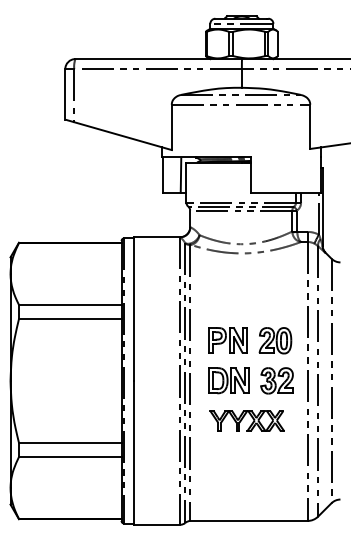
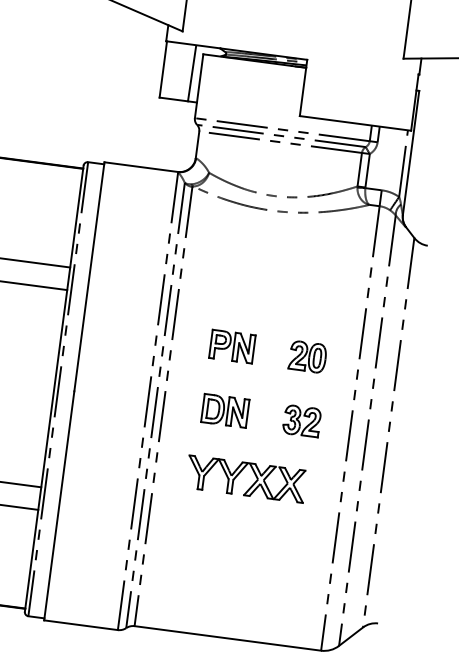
part: (227, 340) -> (231, 346), size x0.7
part: (275, 340) -> (307, 356), size x0.7
part: (228, 380) -> (224, 410), size x0.7
part: (276, 380) -> (301, 420), size x0.7

